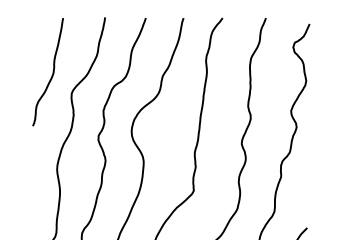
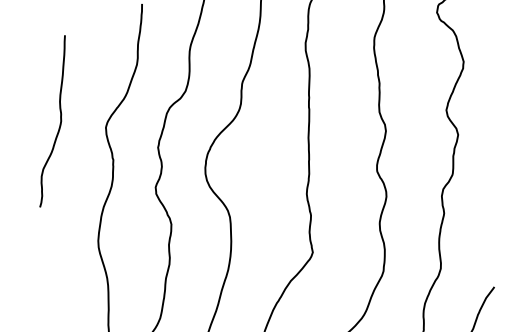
curve: (52, 72) -> (59, 121), moved

